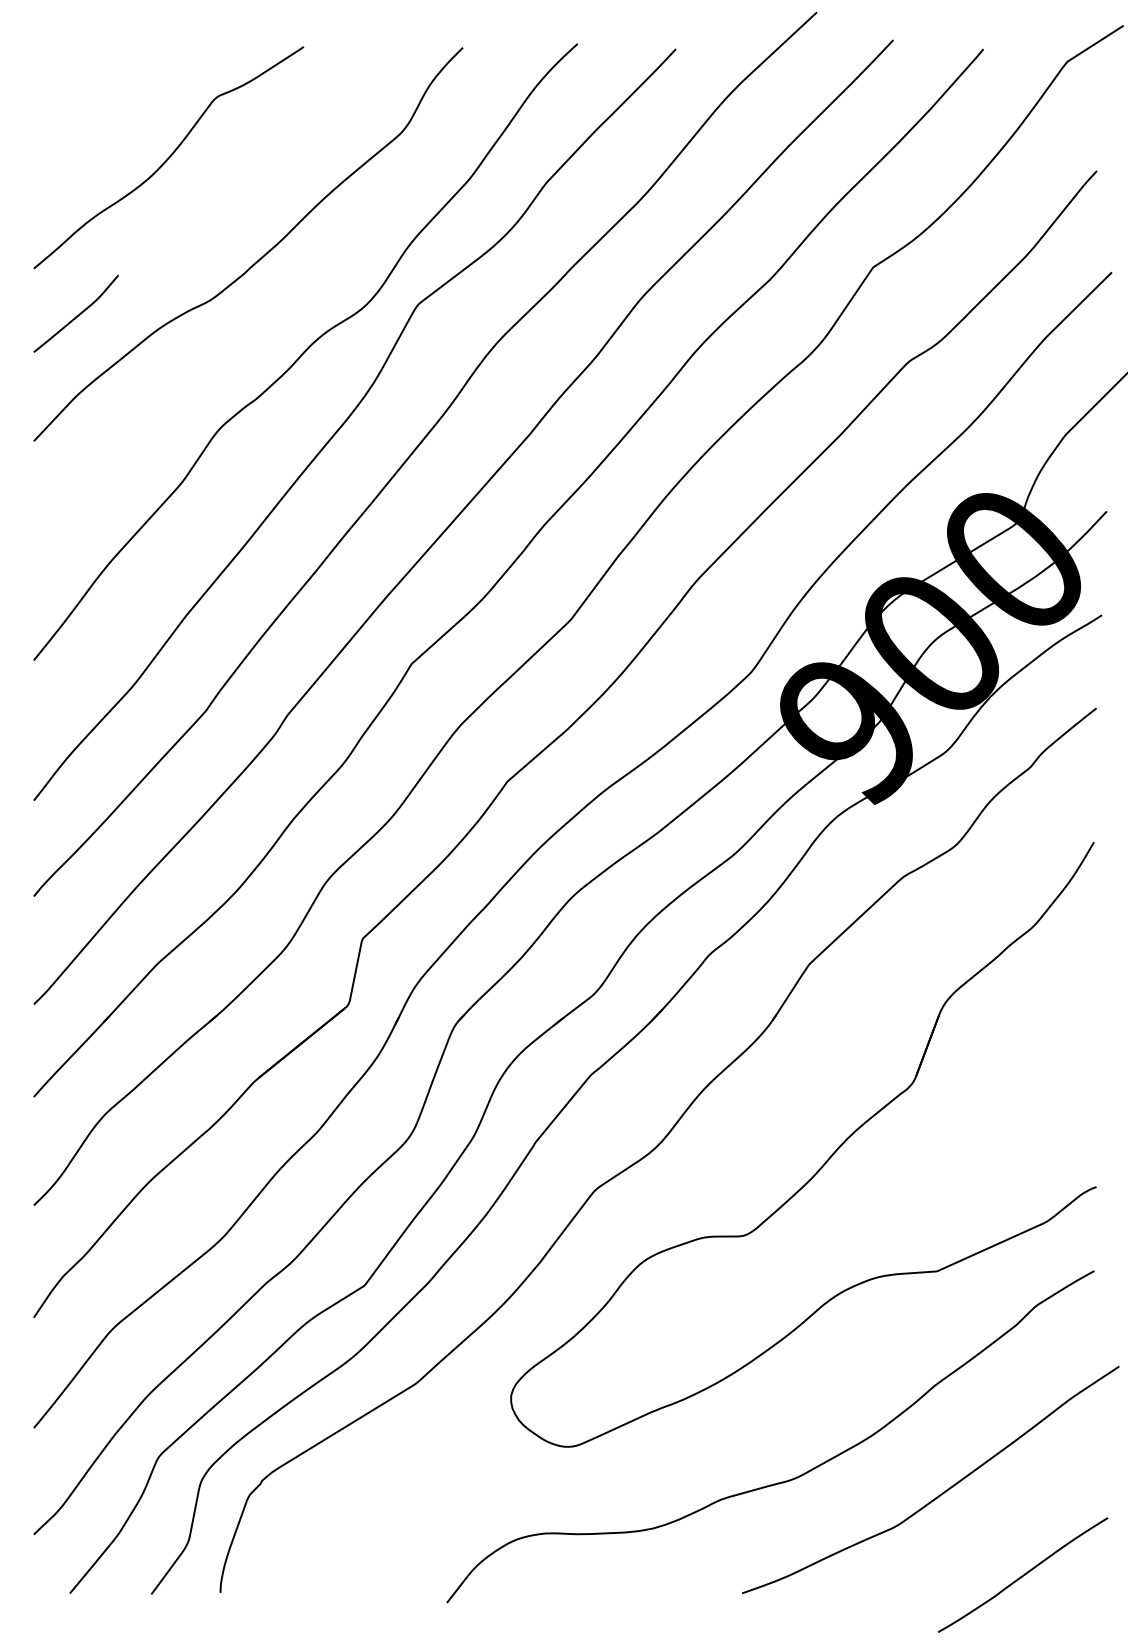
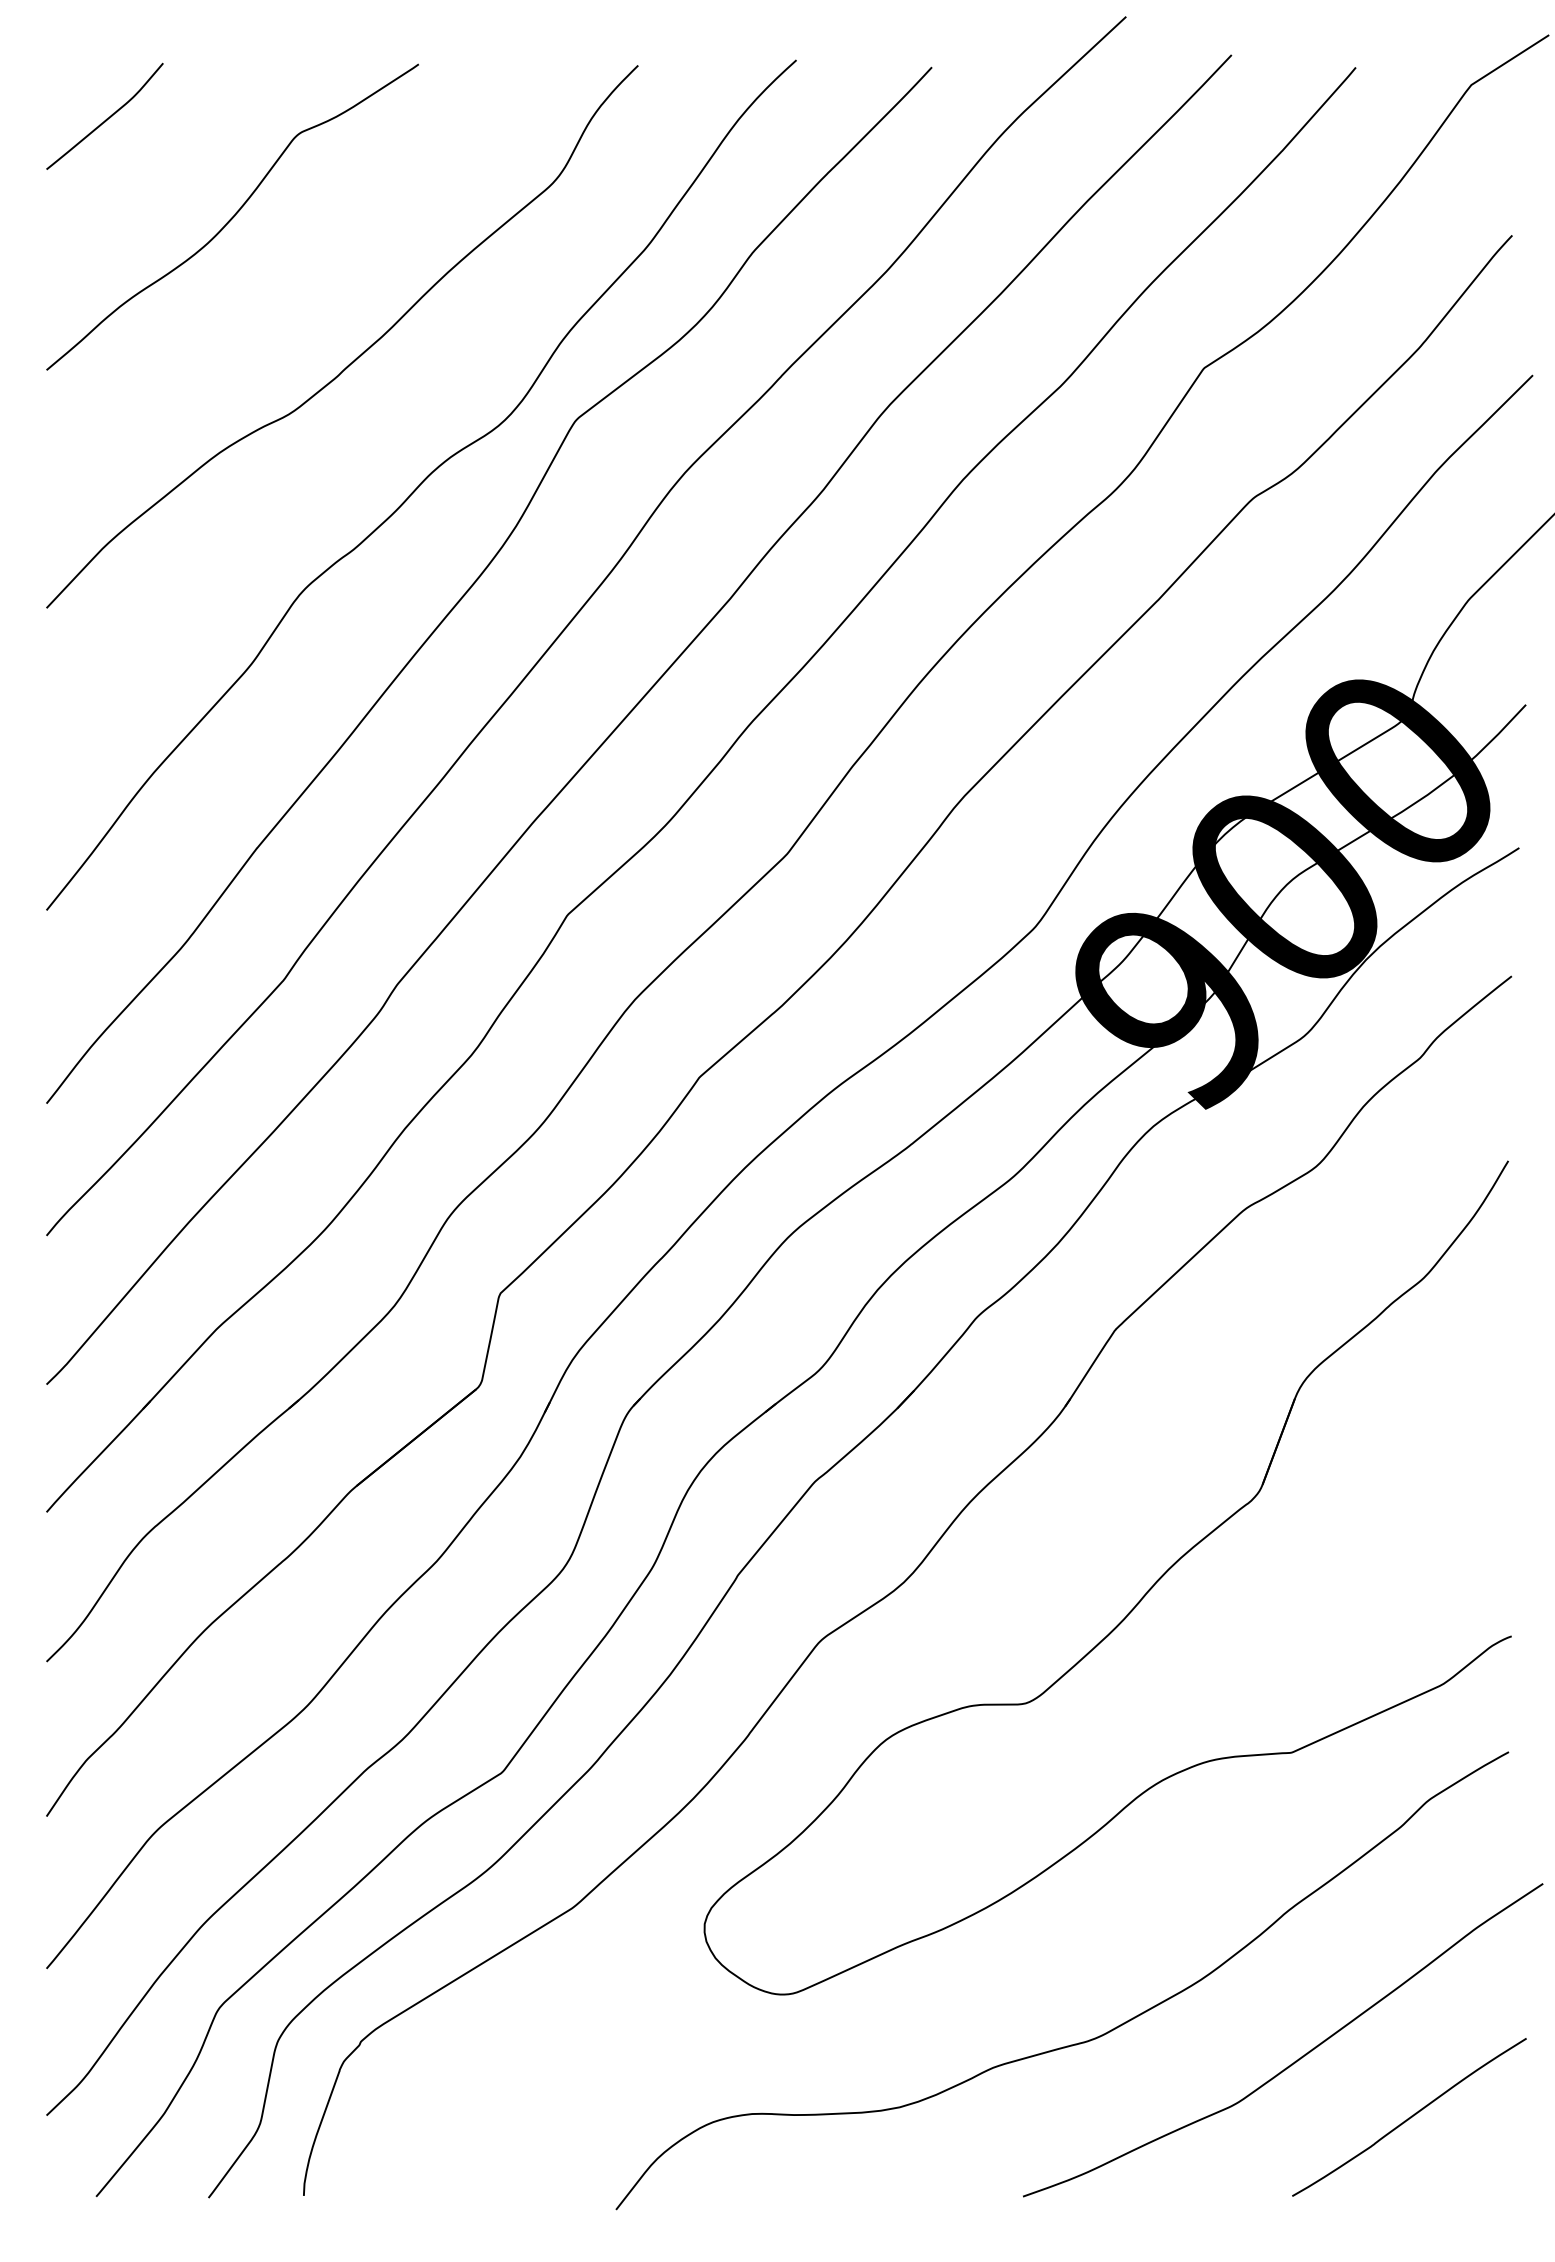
curve: (77, 315) -> (106, 118), moved
curve: (1023, 1575) -> (1409, 2117), moved

